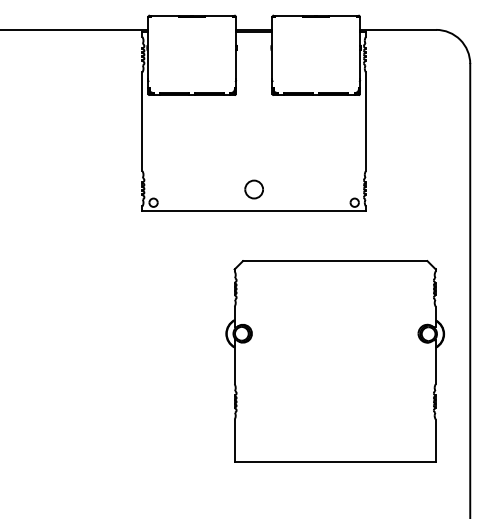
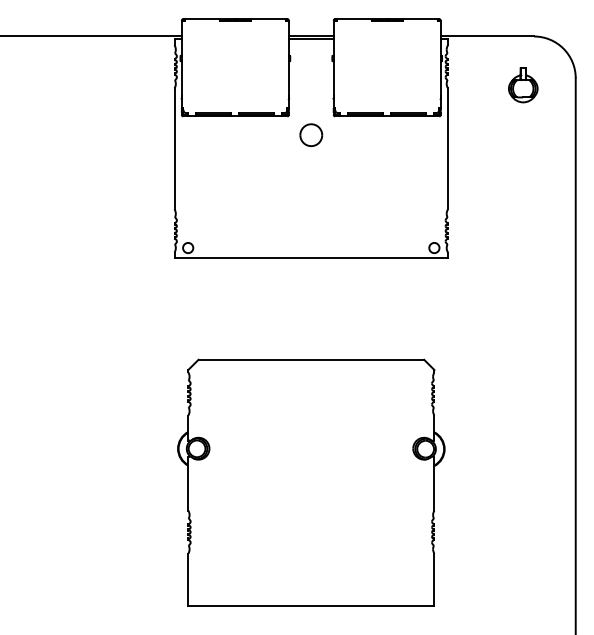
part: (426, 69) -> (522, 84), added
part: (253, 189) -> (310, 135), moved
part: (334, 361) -> (310, 482), moved

